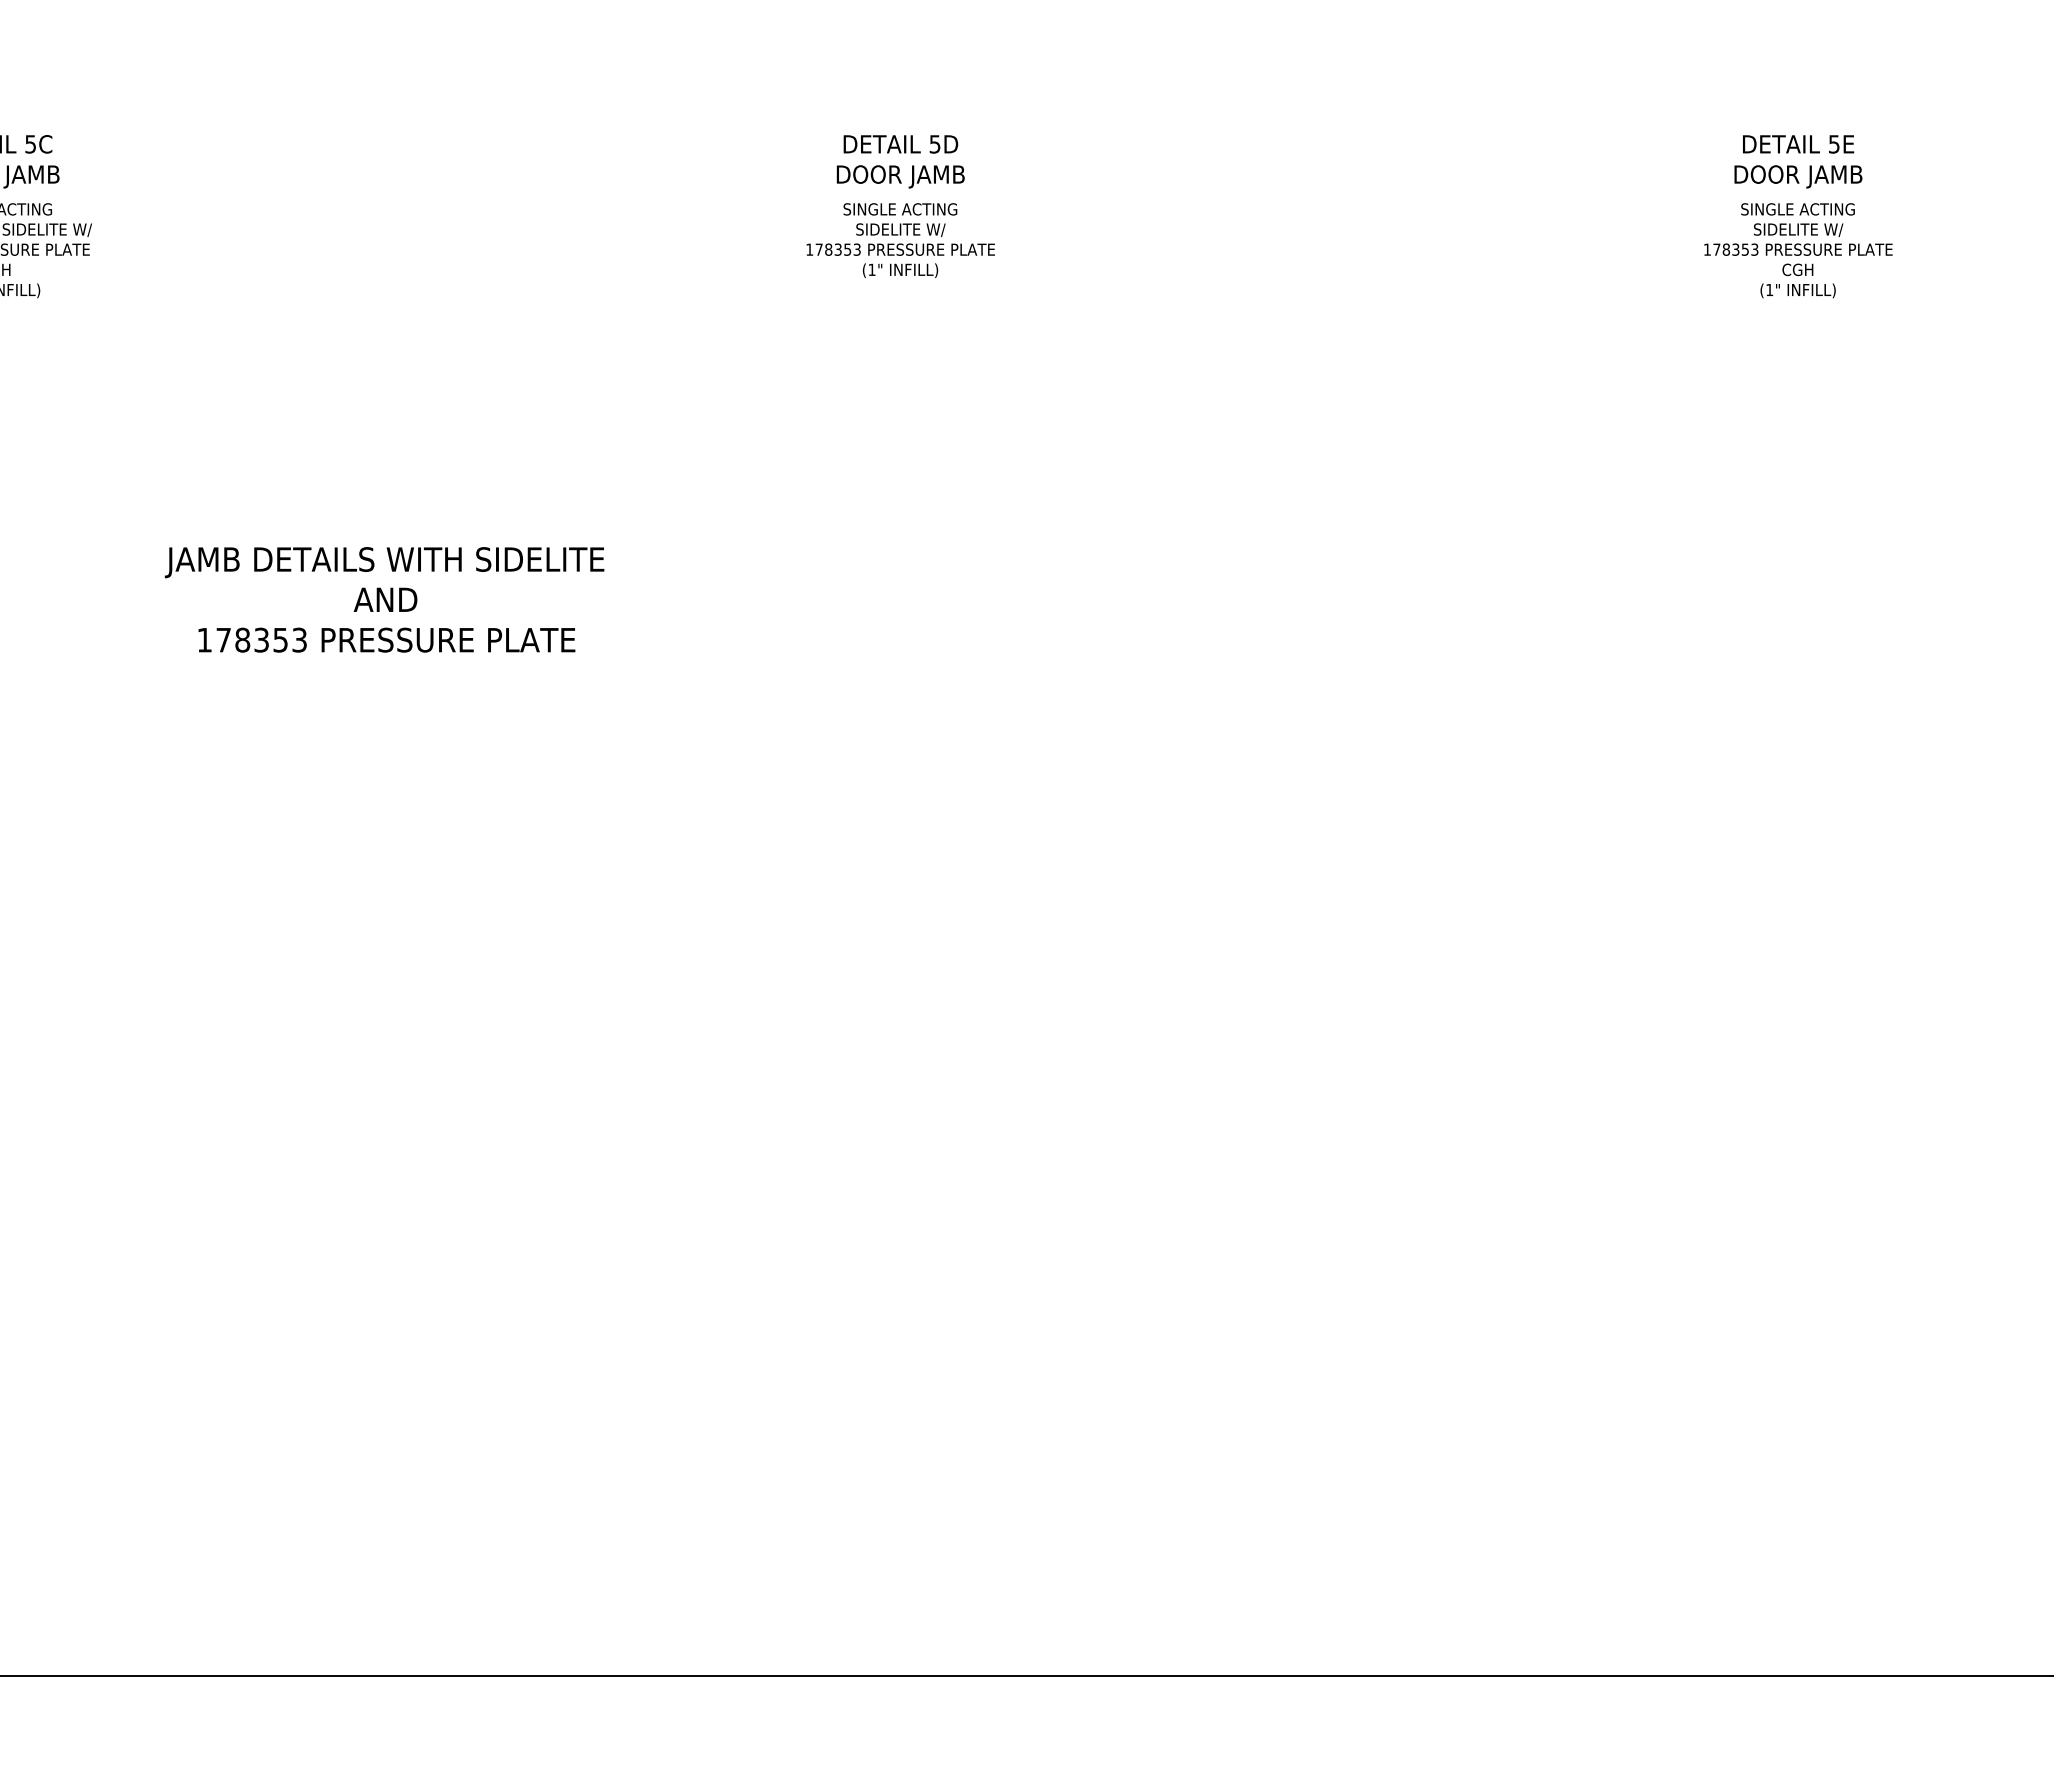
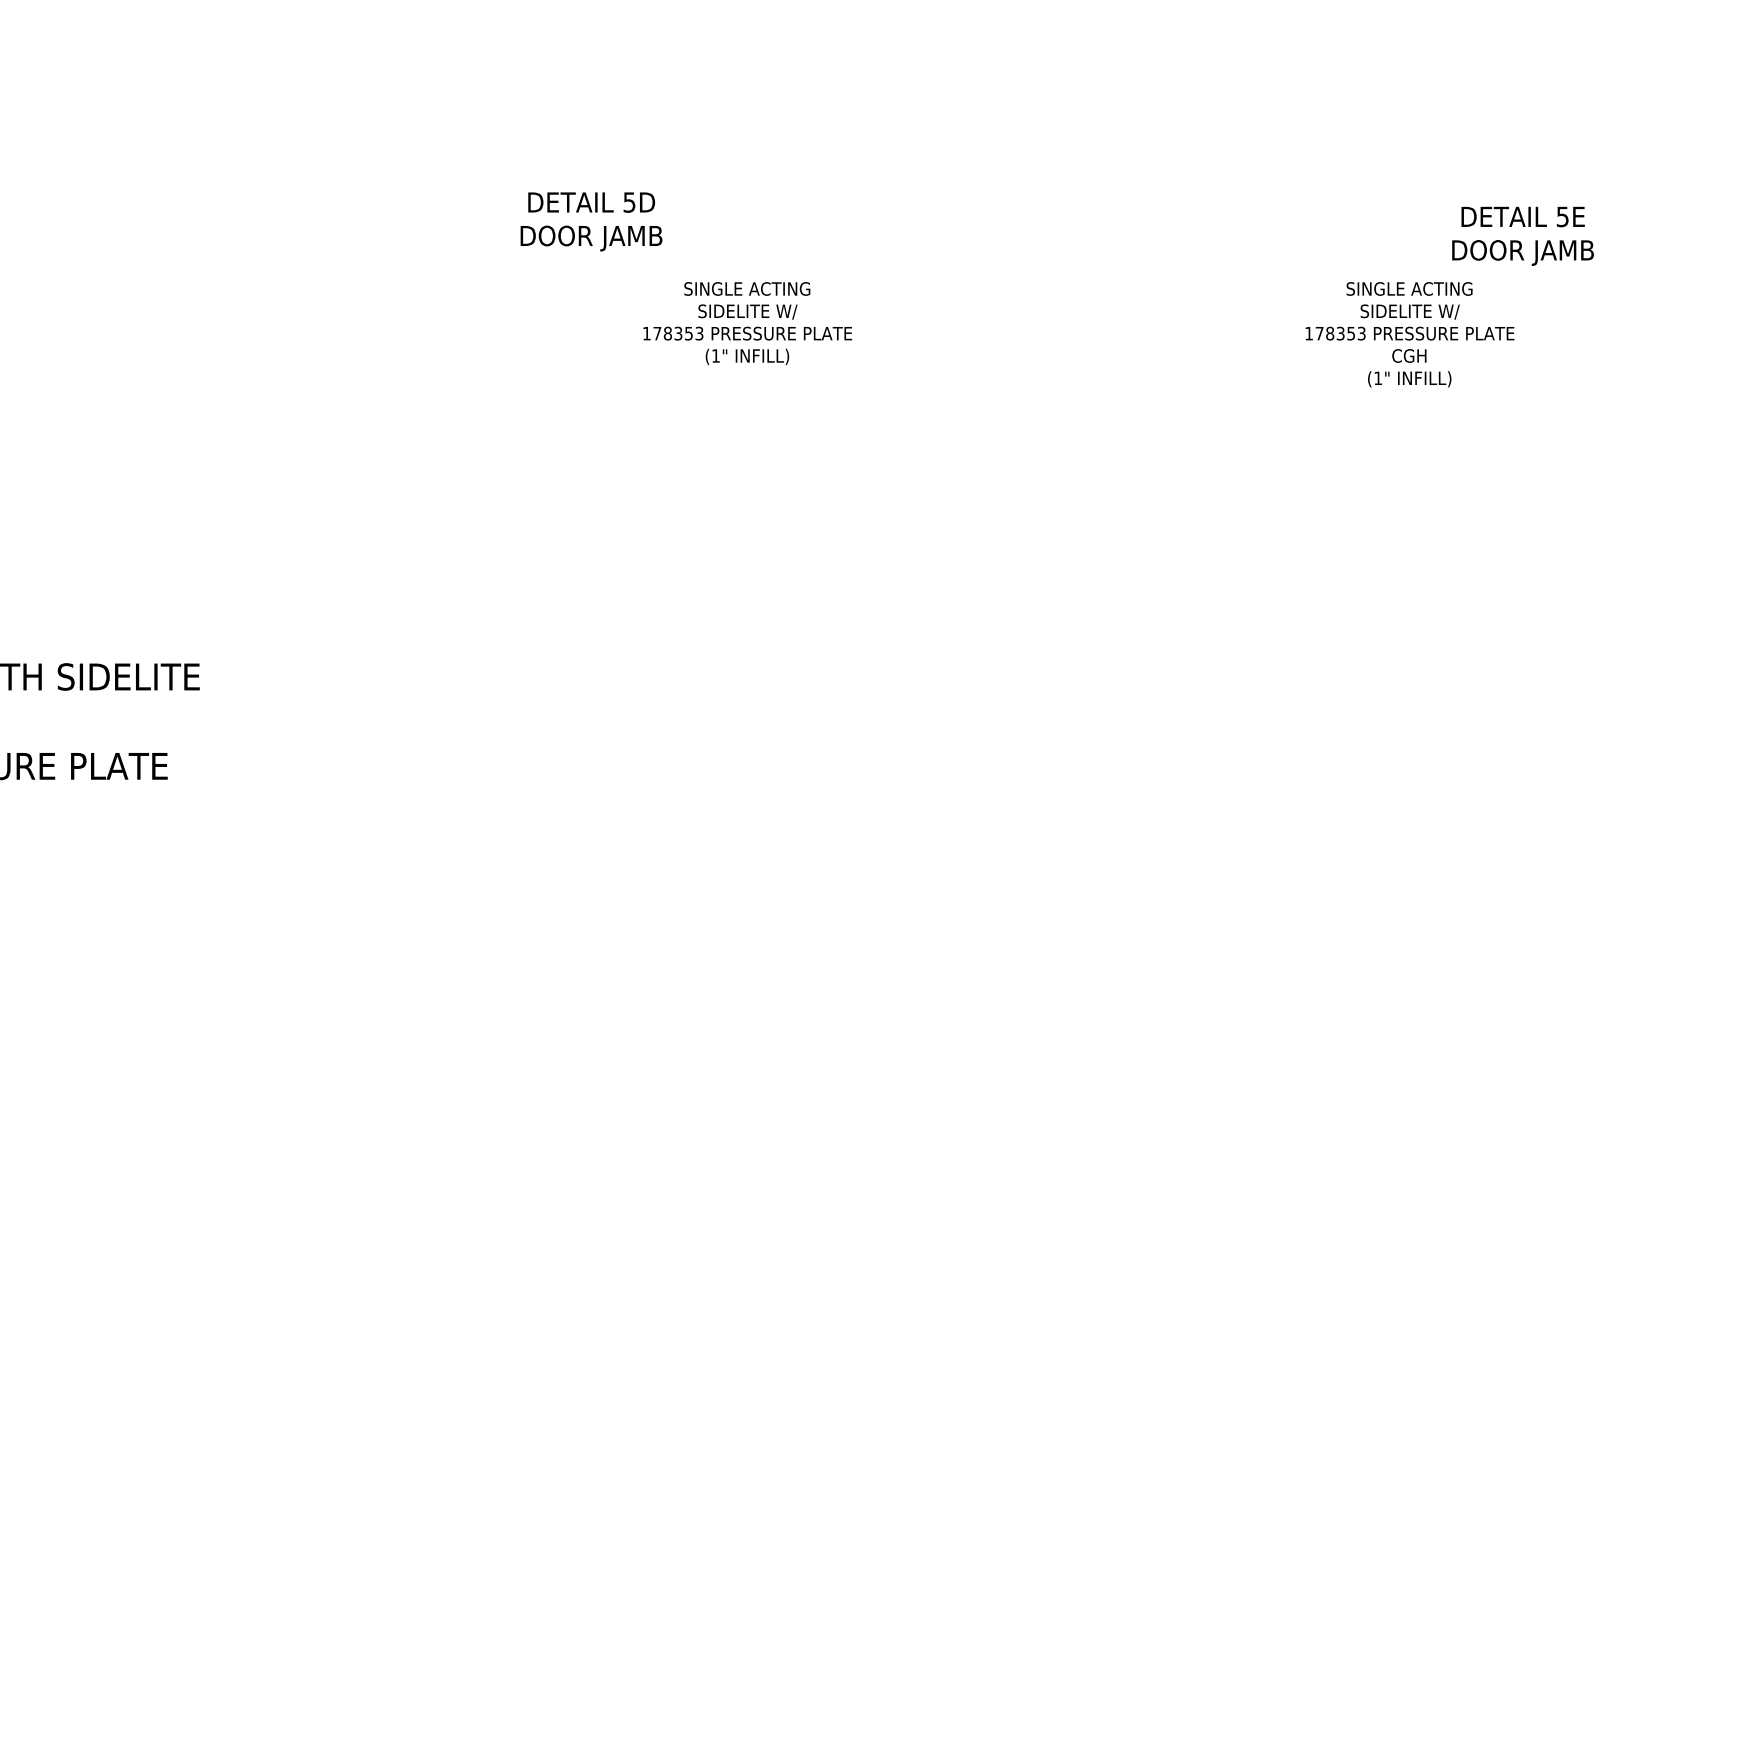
text: (900, 161) -> (591, 221), moved
text: (900, 240) -> (747, 323), moved
text: (1798, 250) -> (1410, 334), moved

